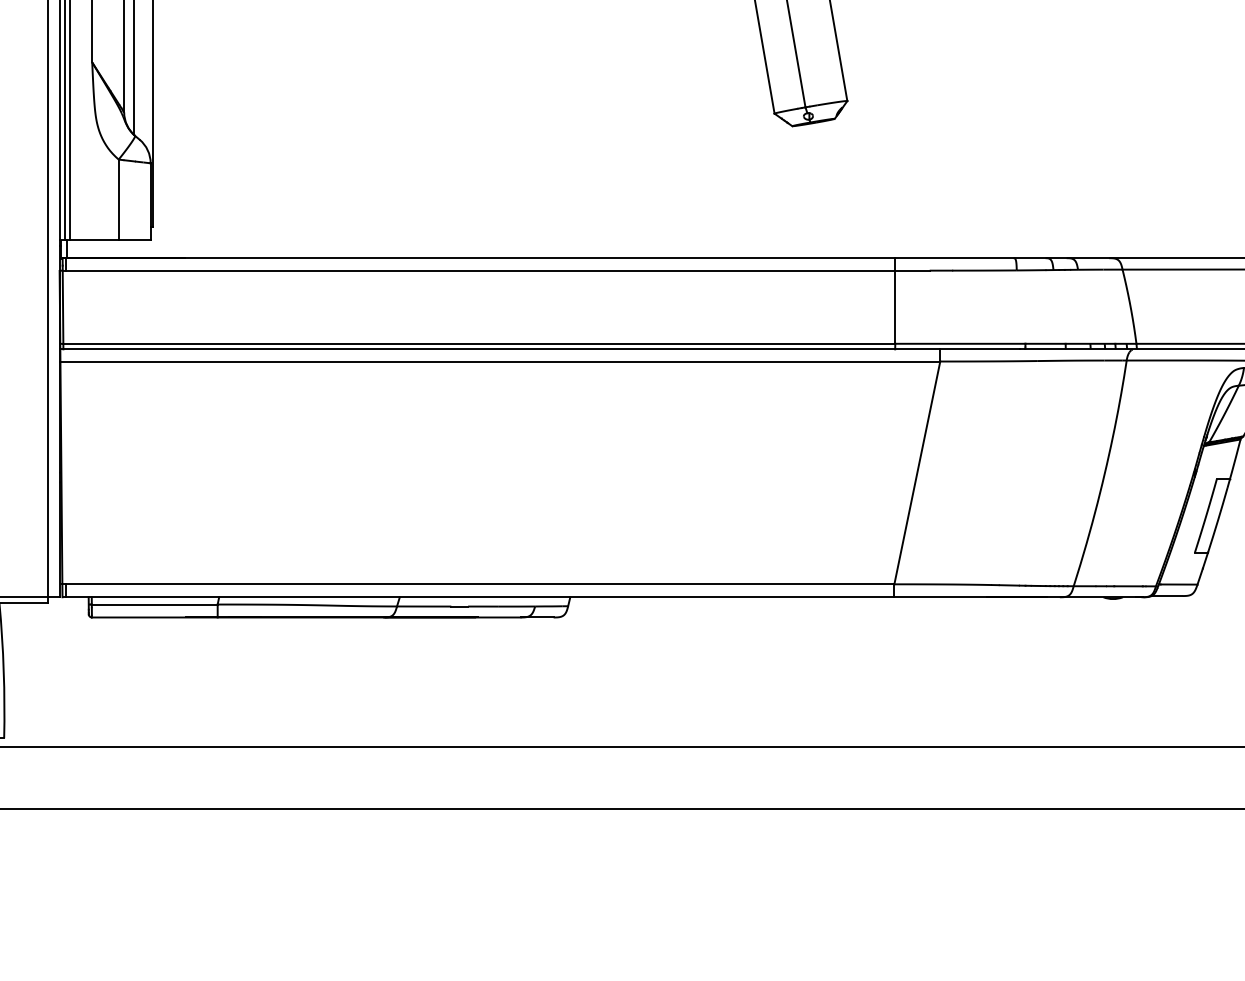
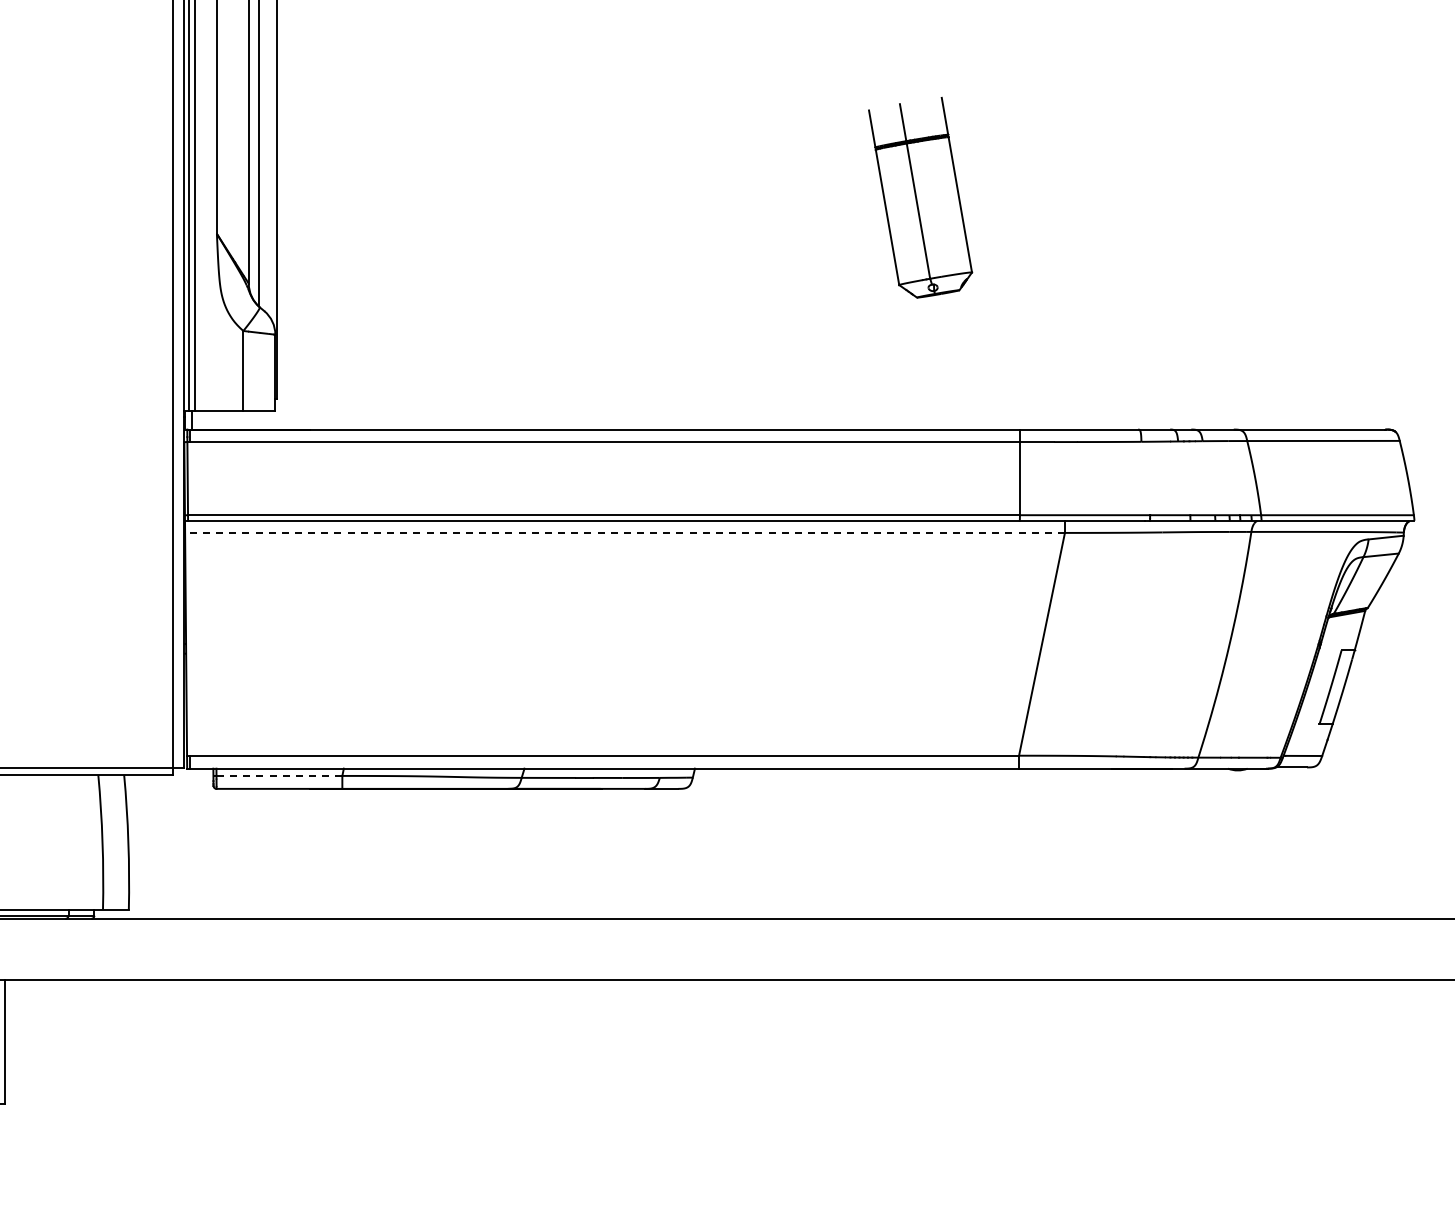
line: (500, 361) -> (625, 532), solid -> dashed
line: (154, 604) -> (279, 775), solid -> dashed

